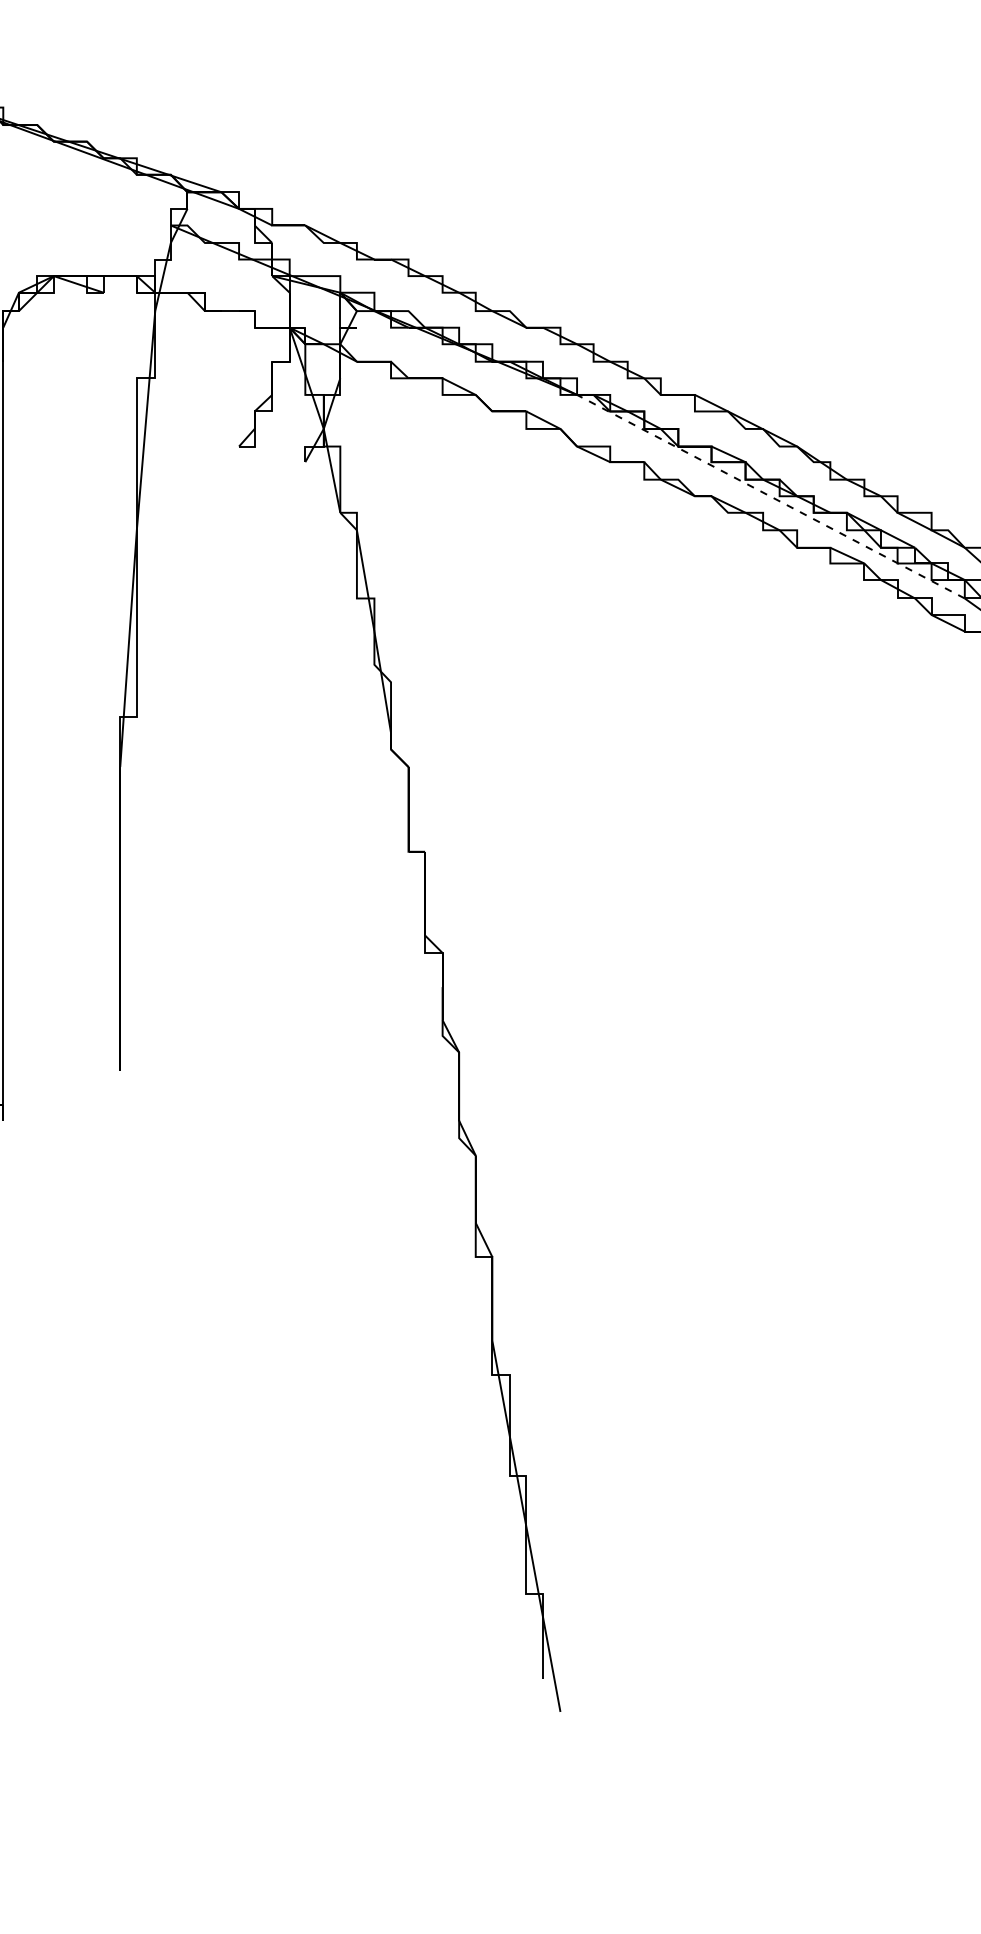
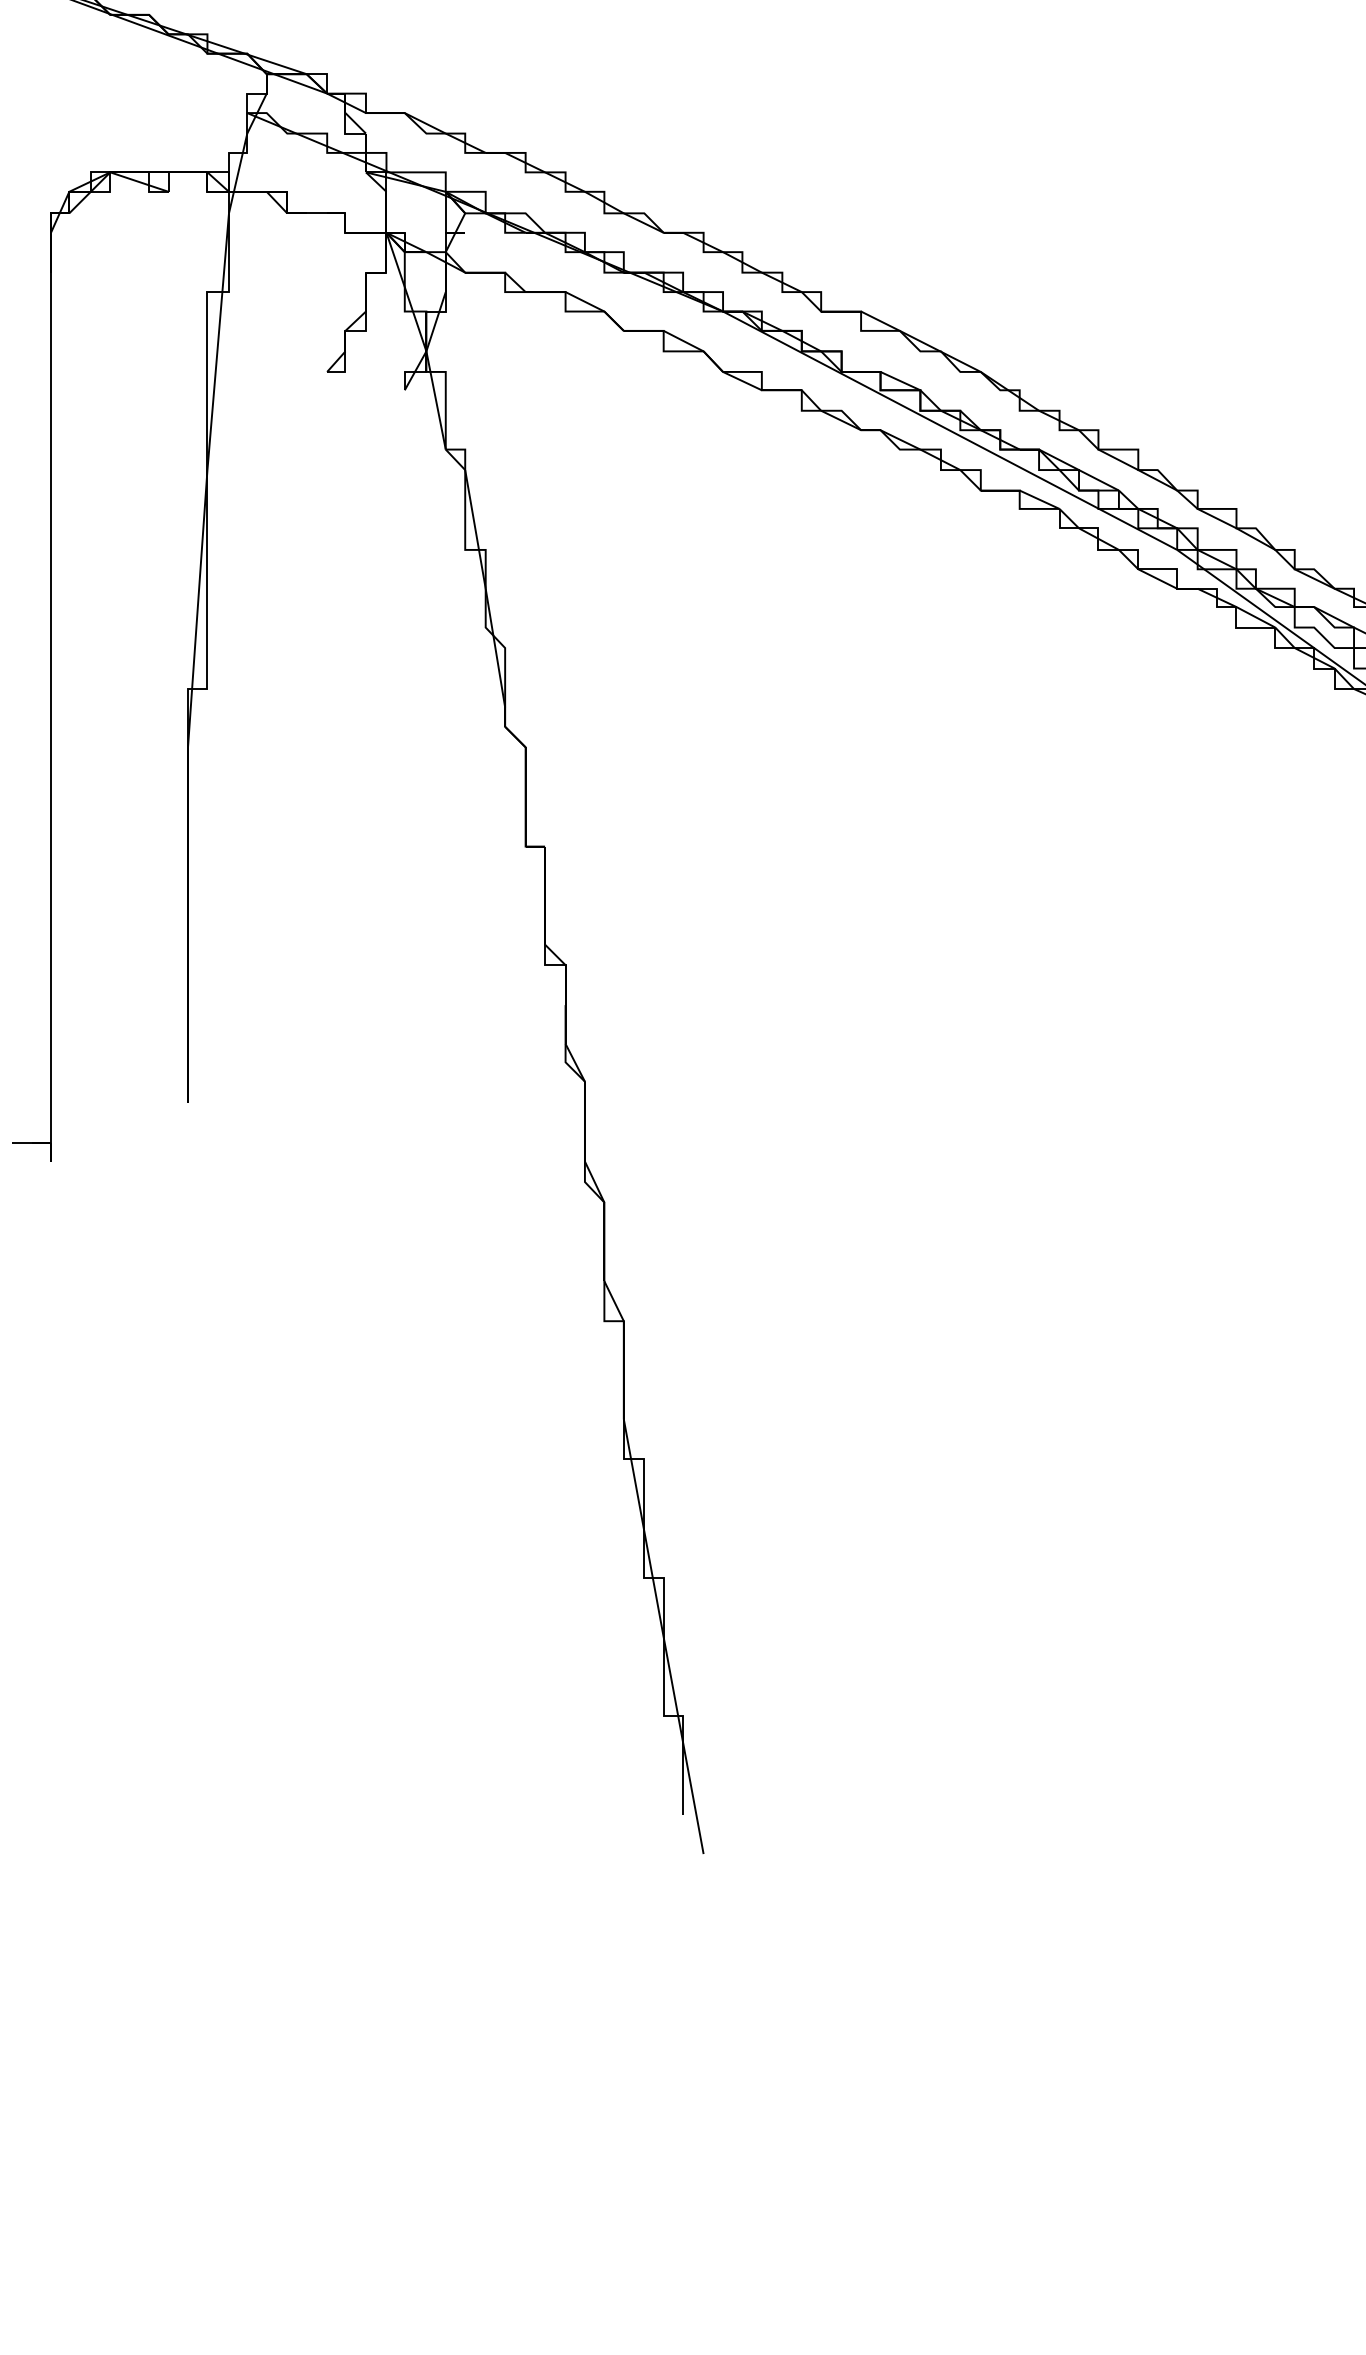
line: (770, 496) -> (949, 430), dashed -> solid

